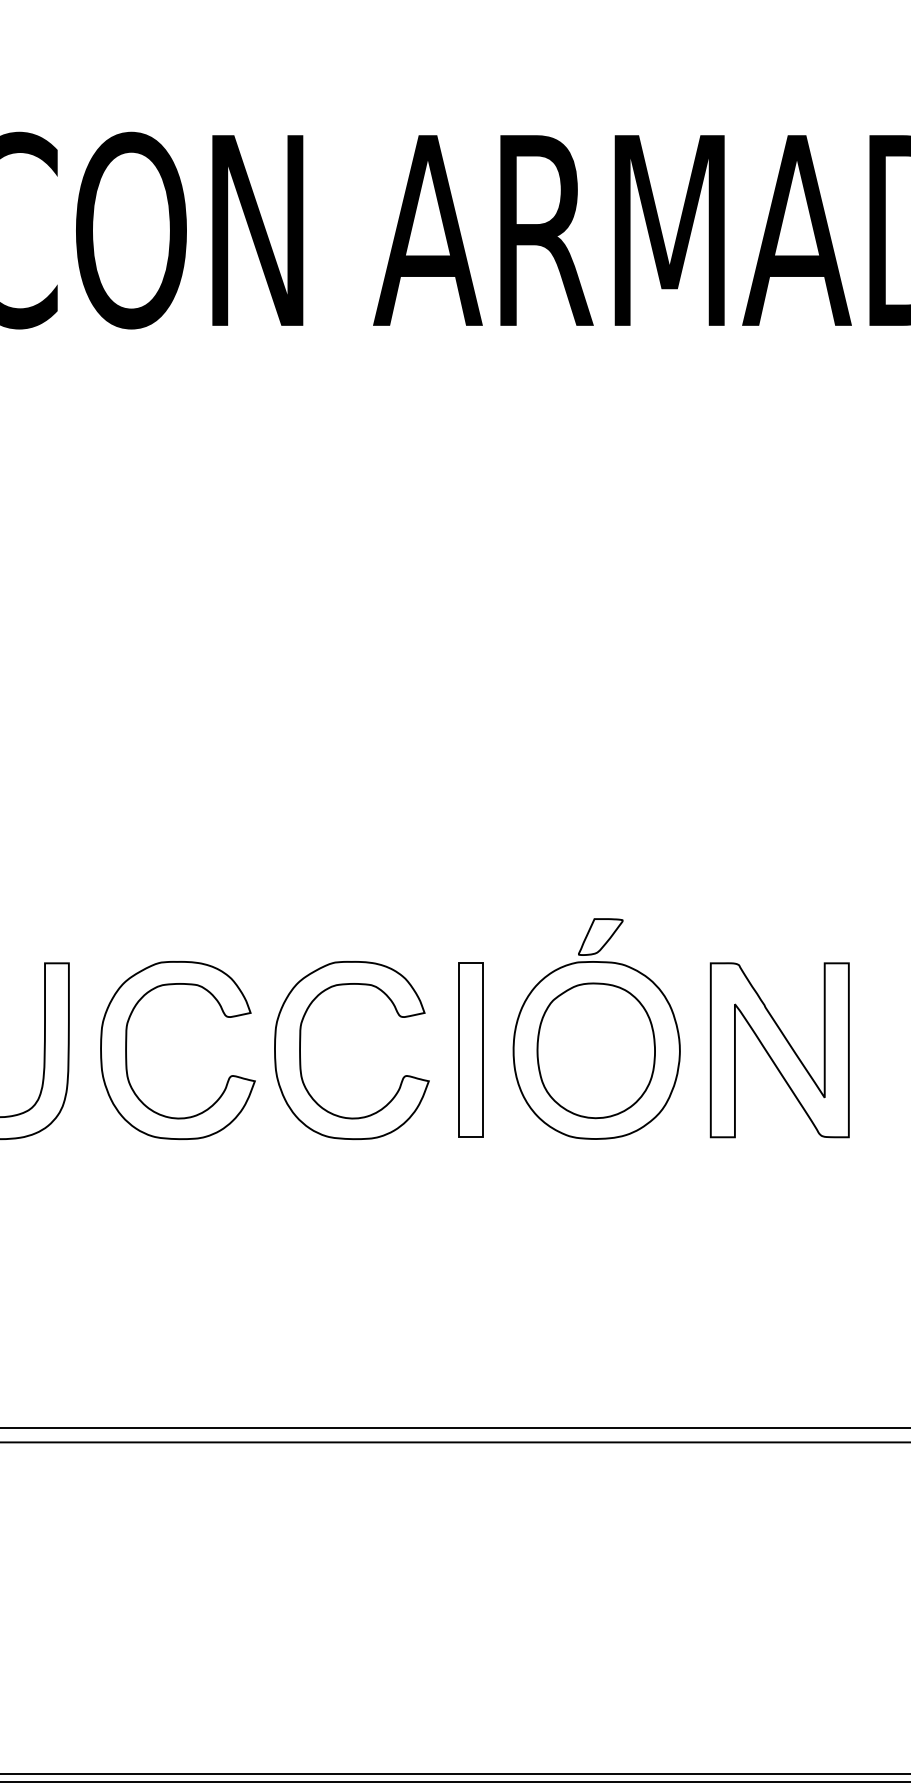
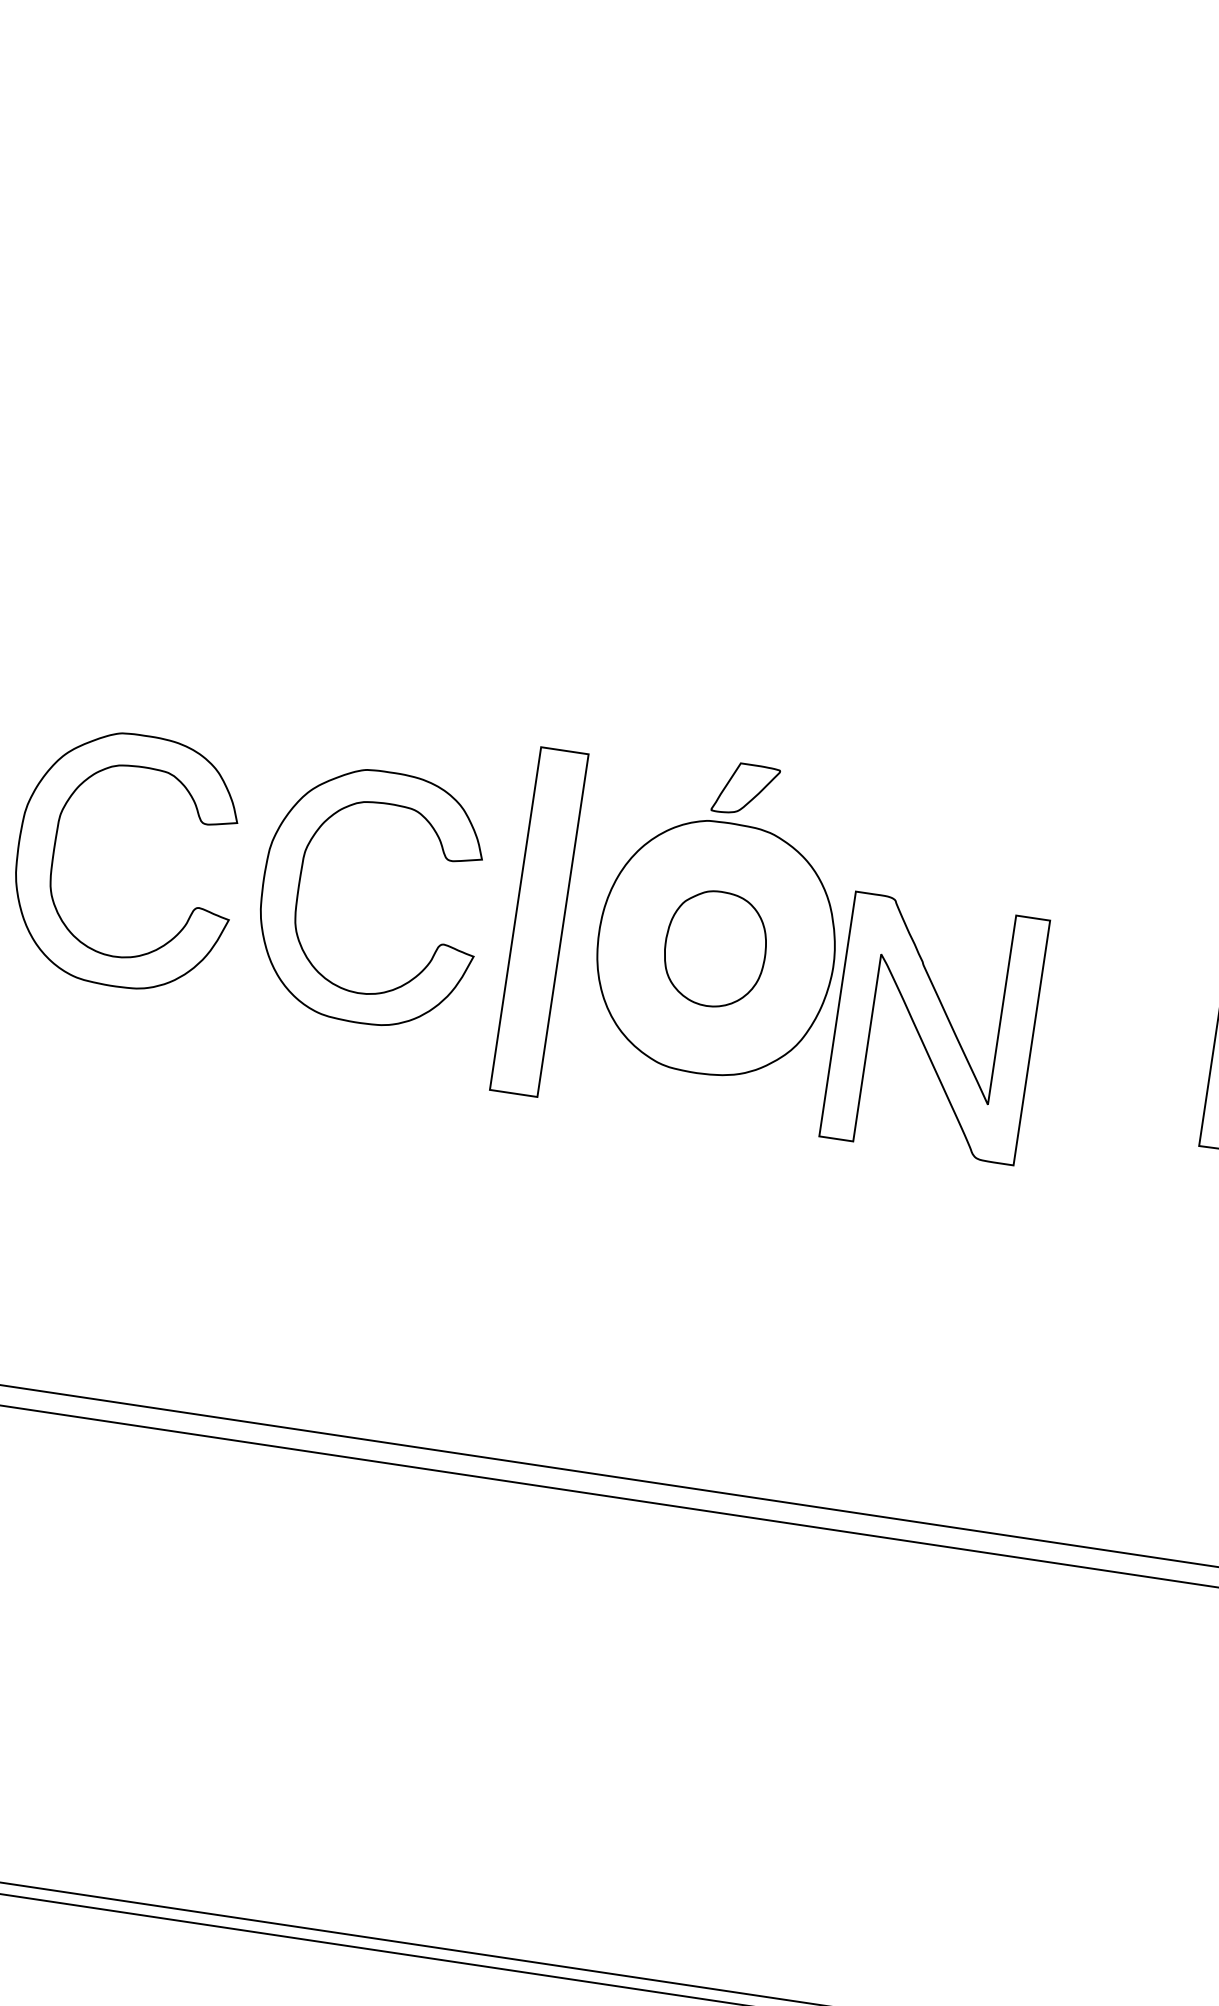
part: (470, 1049) -> (538, 920), size x1.4
part: (595, 1050) -> (714, 948), size x0.6
part: (779, 1050) -> (934, 1028), moved

